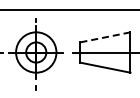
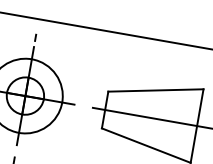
line: (105, 37) -> (156, 90), dashed -> solid

